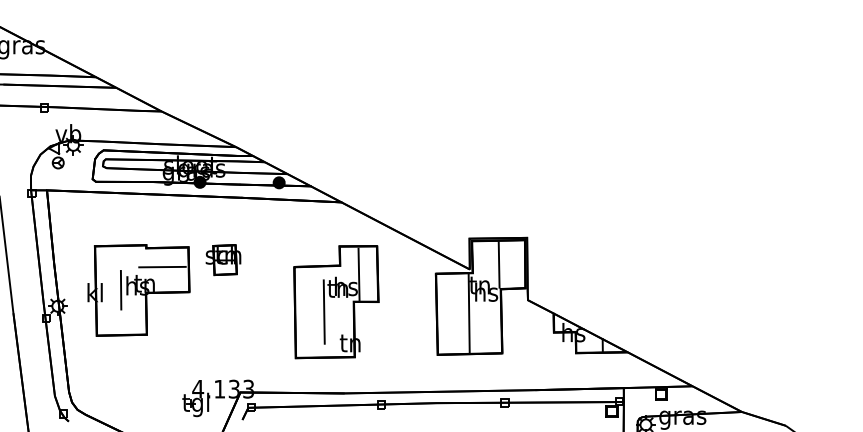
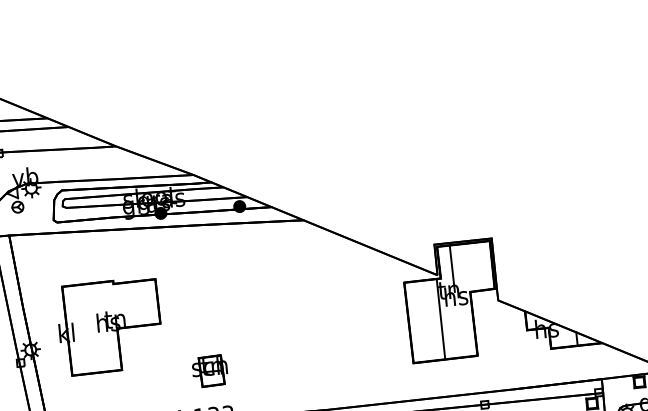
part: (223, 260) -> (210, 371), moved
line: (498, 264) -> (451, 268), moved
line: (162, 266) -> (131, 300), removed
line: (120, 289) -> (91, 327), removed
part: (336, 302) -> (307, 320), removed

